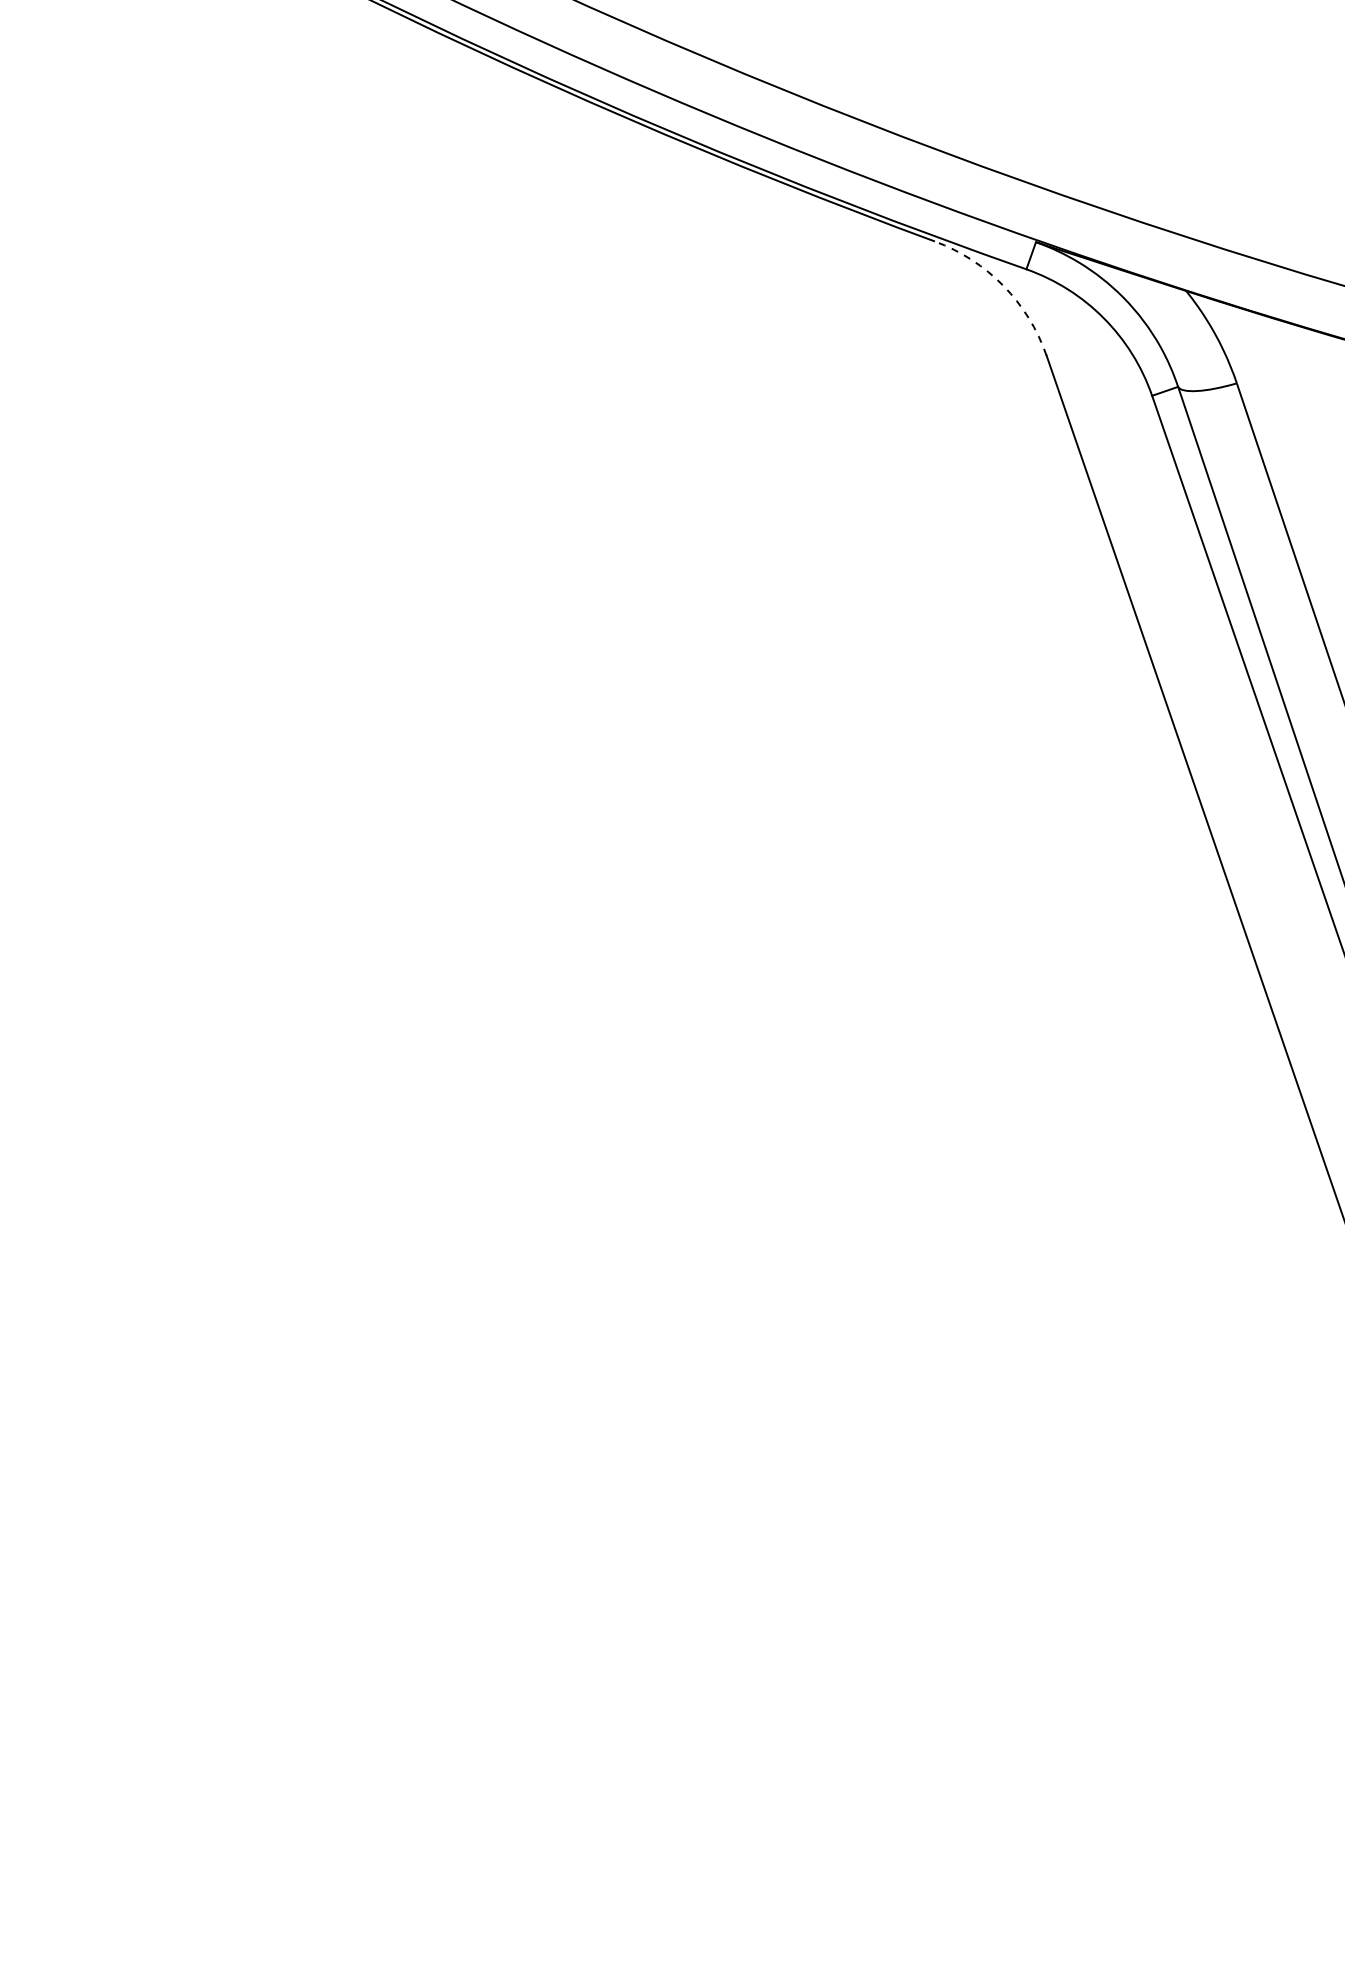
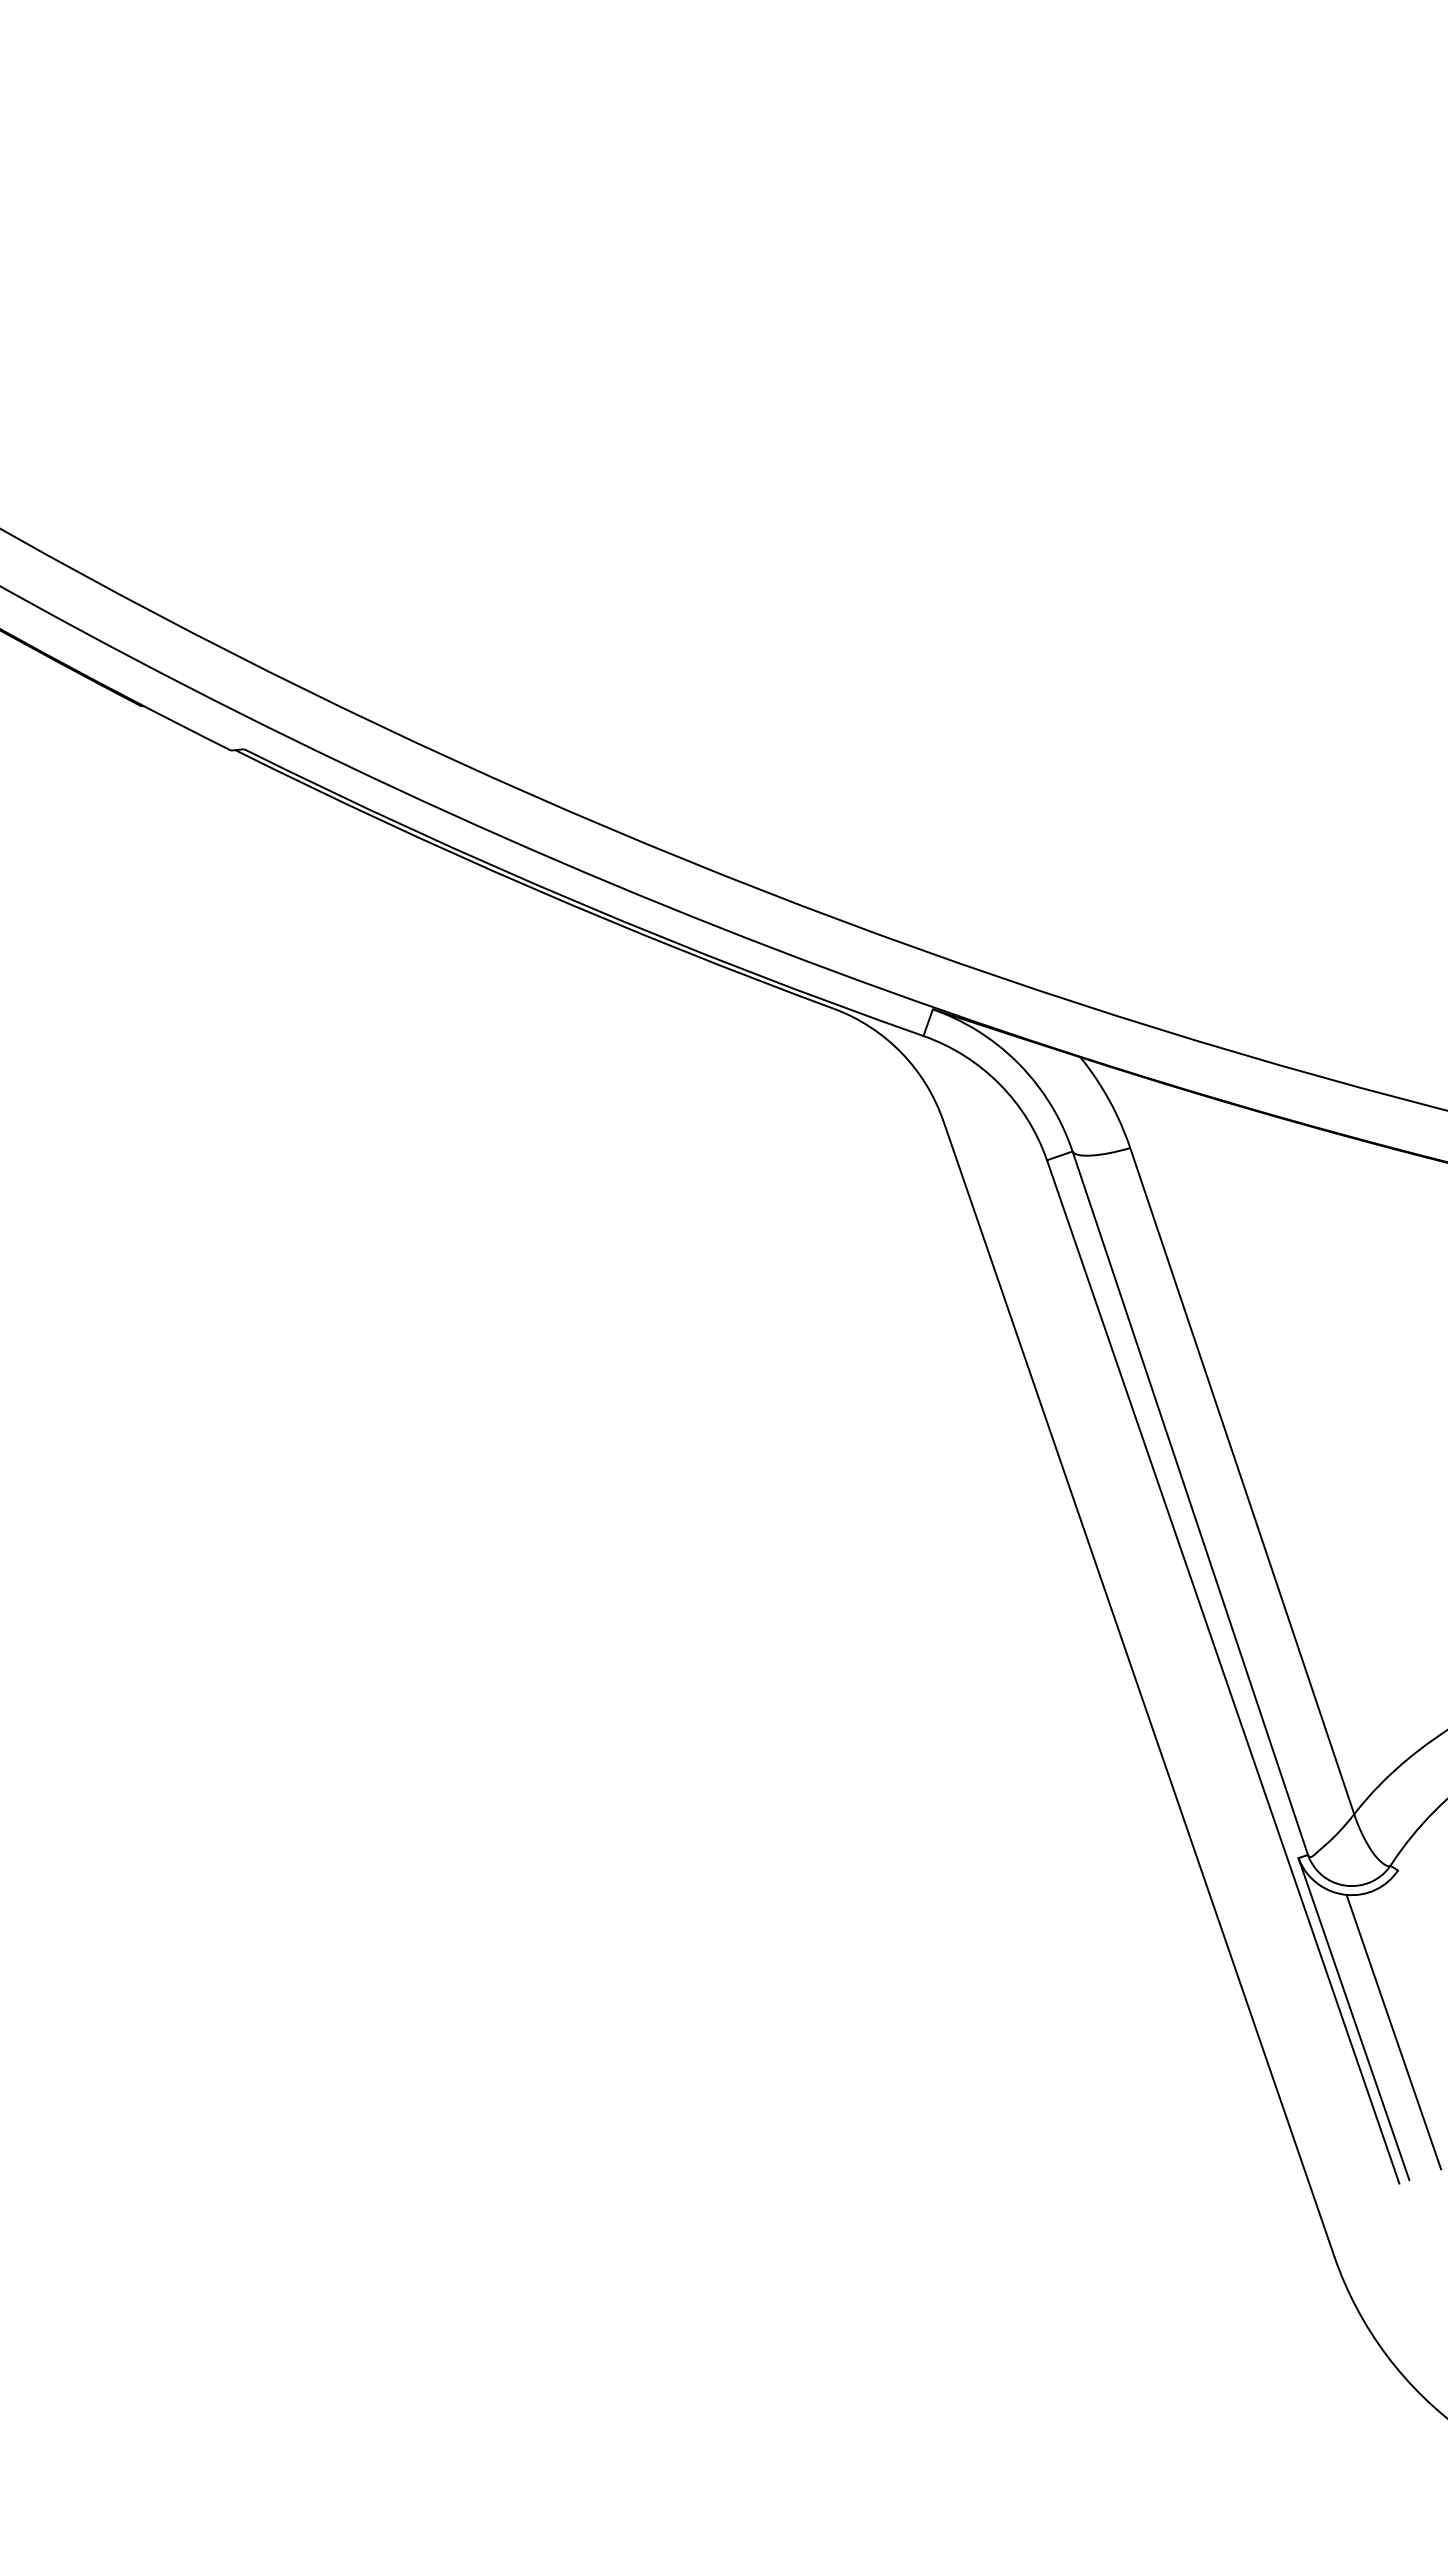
arc: (1004, 286) -> (901, 1052), dashed -> solid

